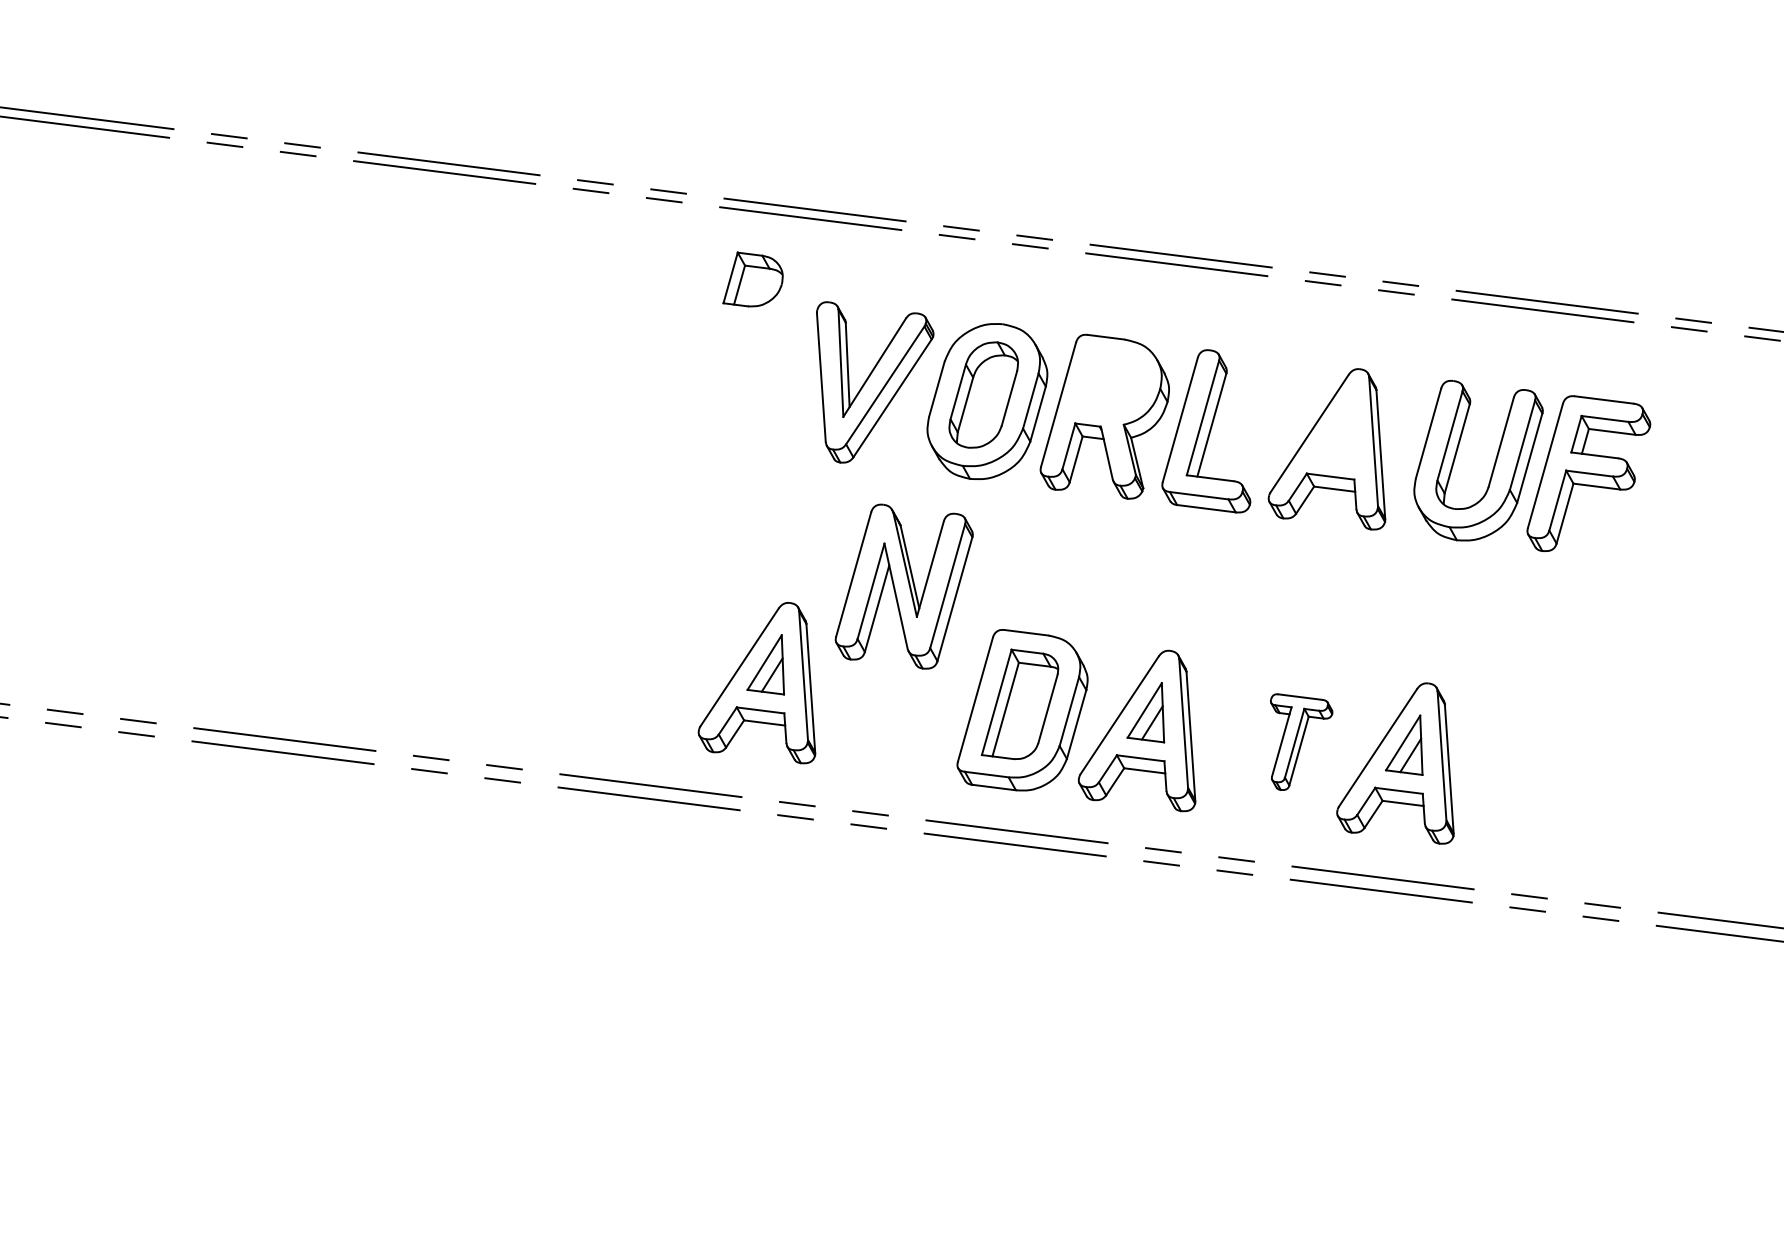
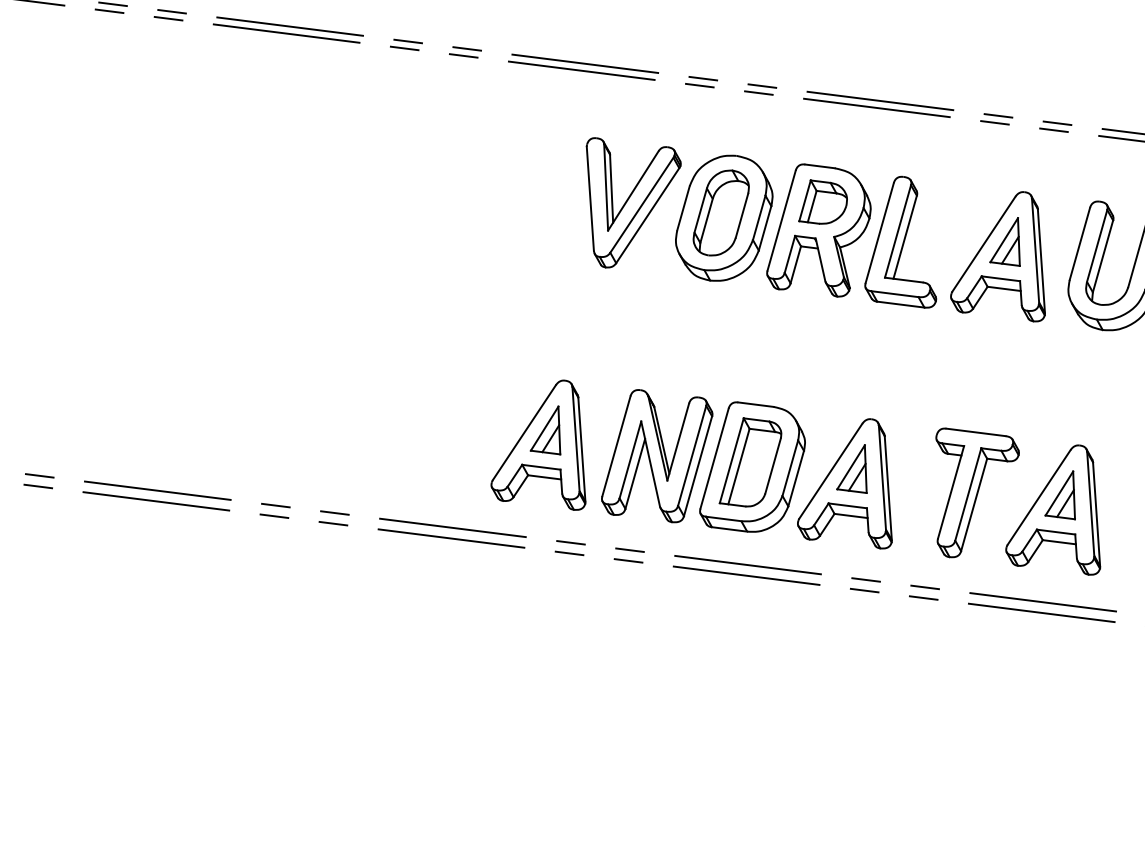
part: (752, 279) -> (822, 202), moved
part: (1335, 430) -> (1004, 241), added
part: (903, 586) -> (656, 456), moved
part: (1301, 741) -> (977, 492), size x1.67

